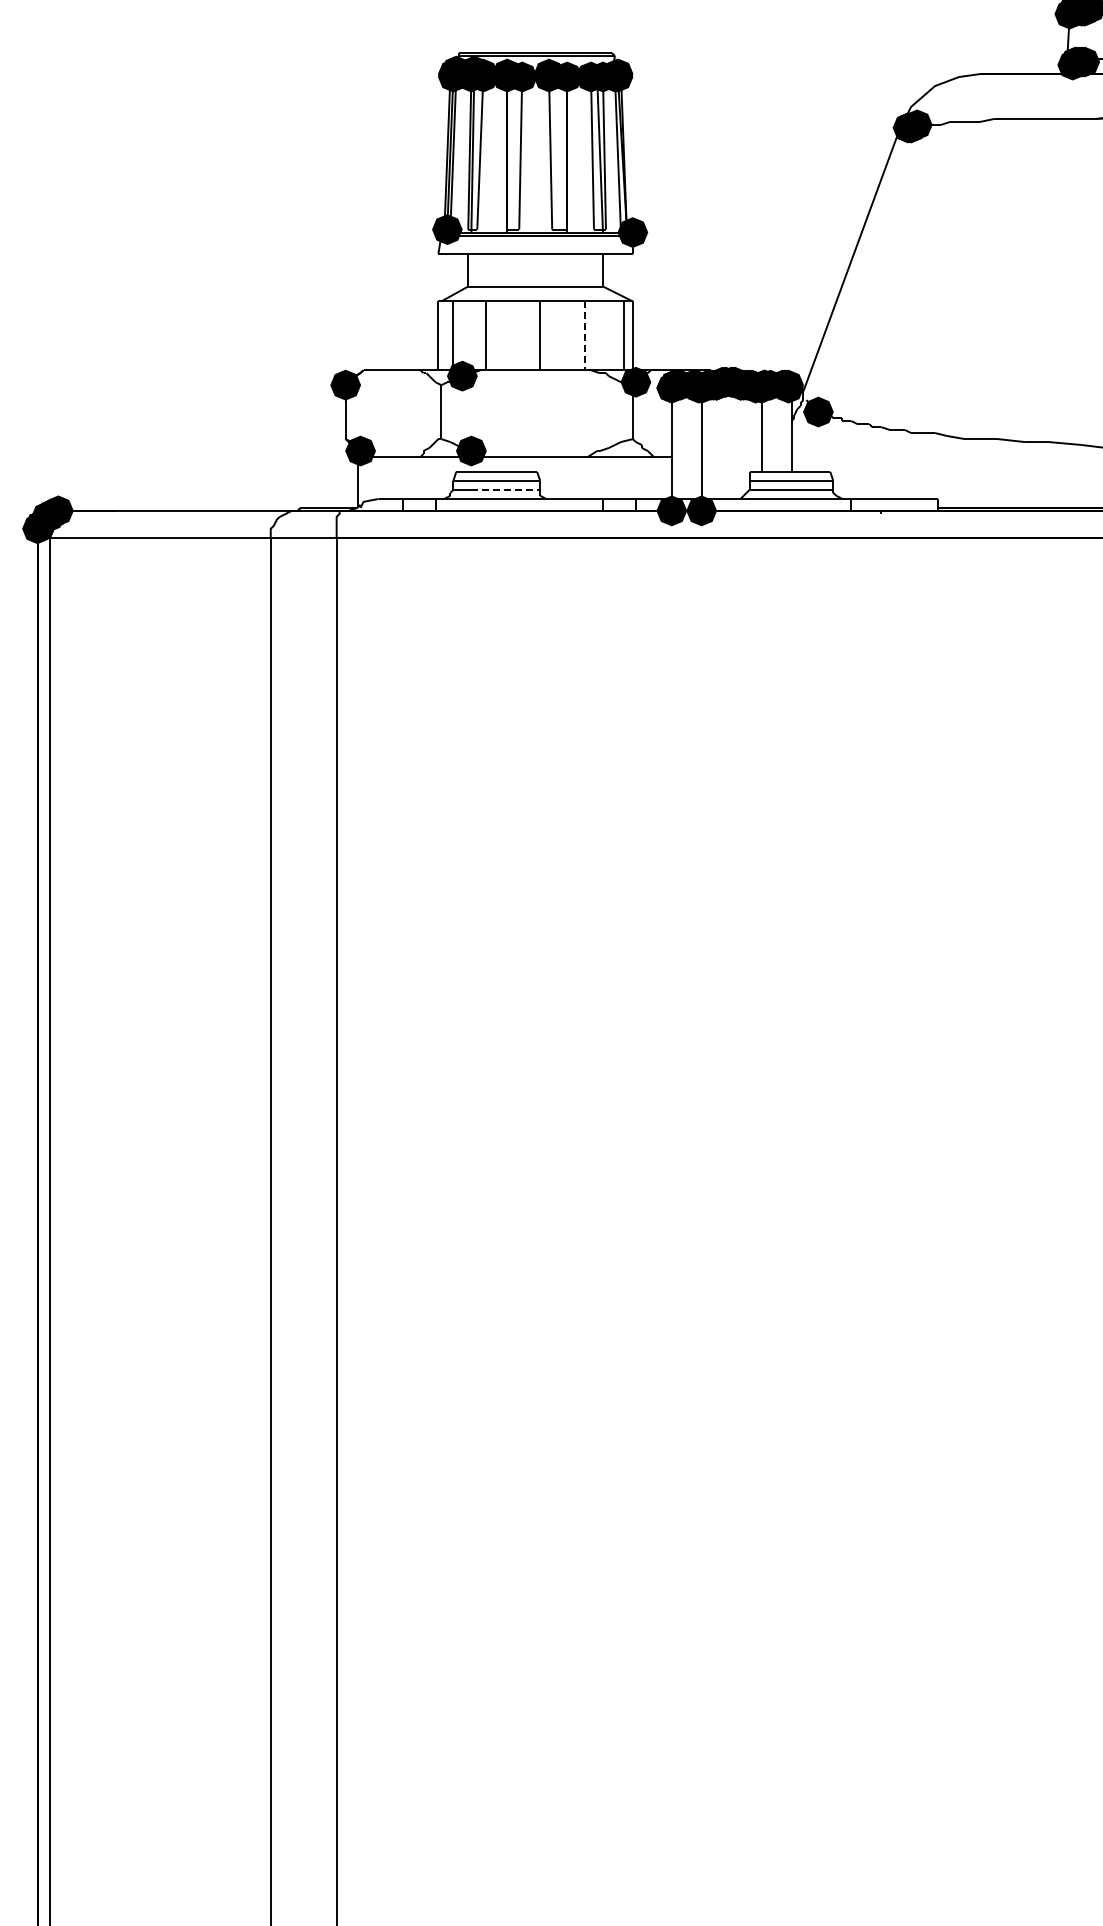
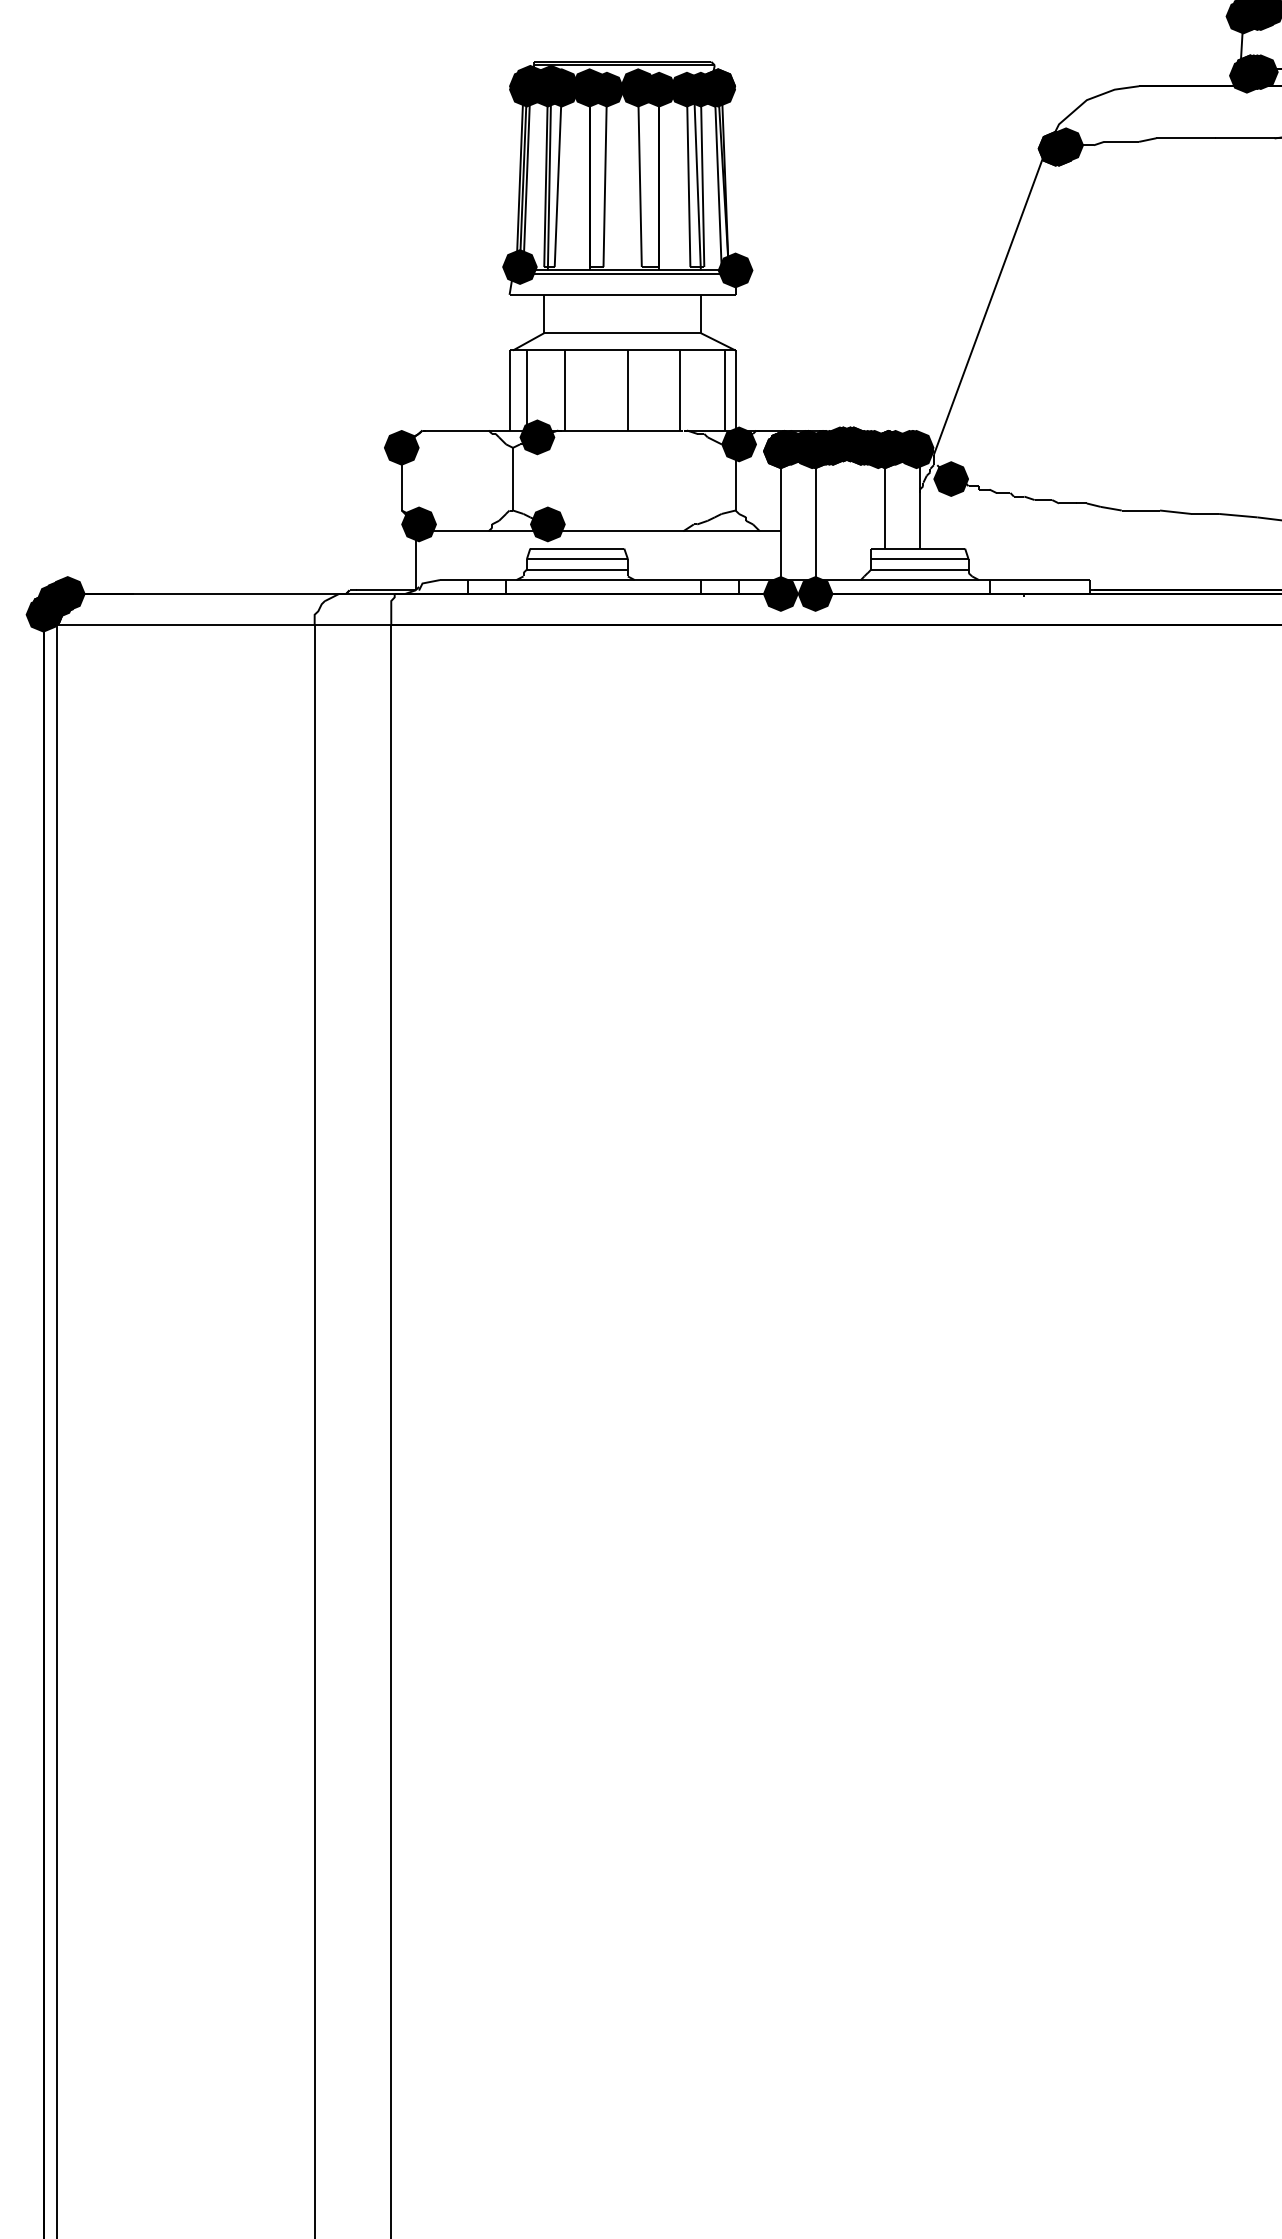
line: (584, 336) -> (679, 391), dashed -> solid
line: (506, 489) -> (588, 569), dashed -> solid

